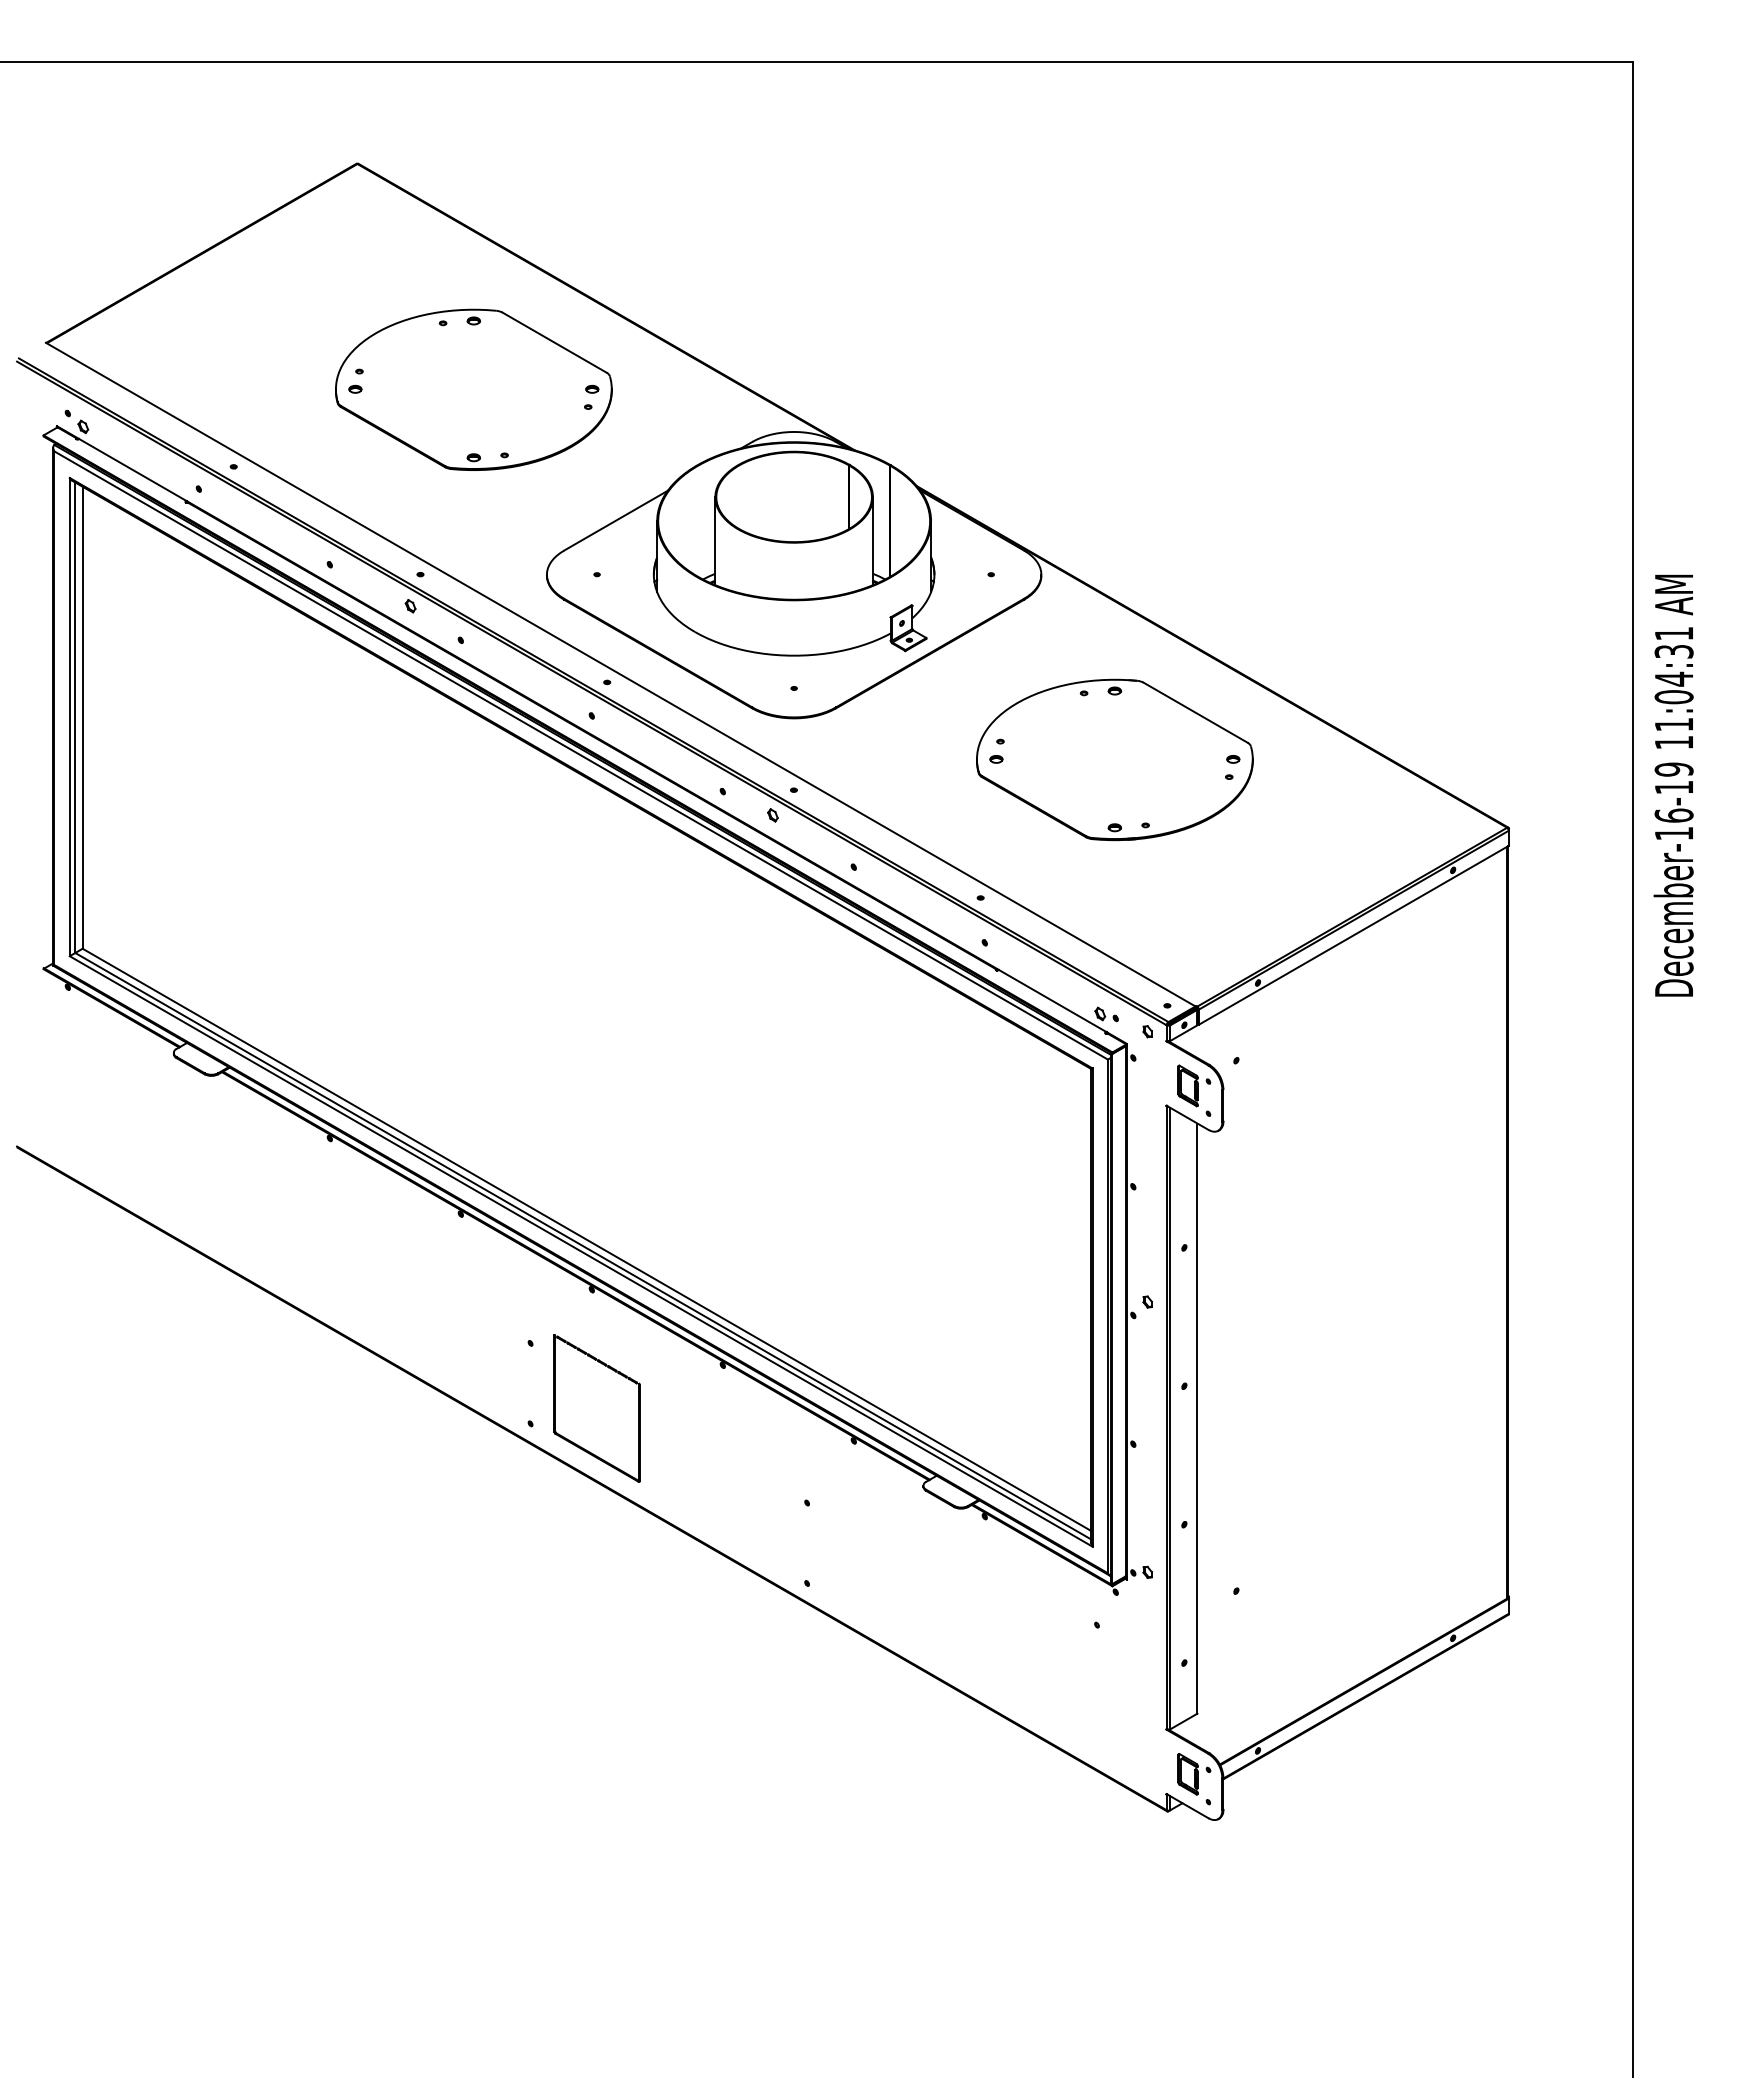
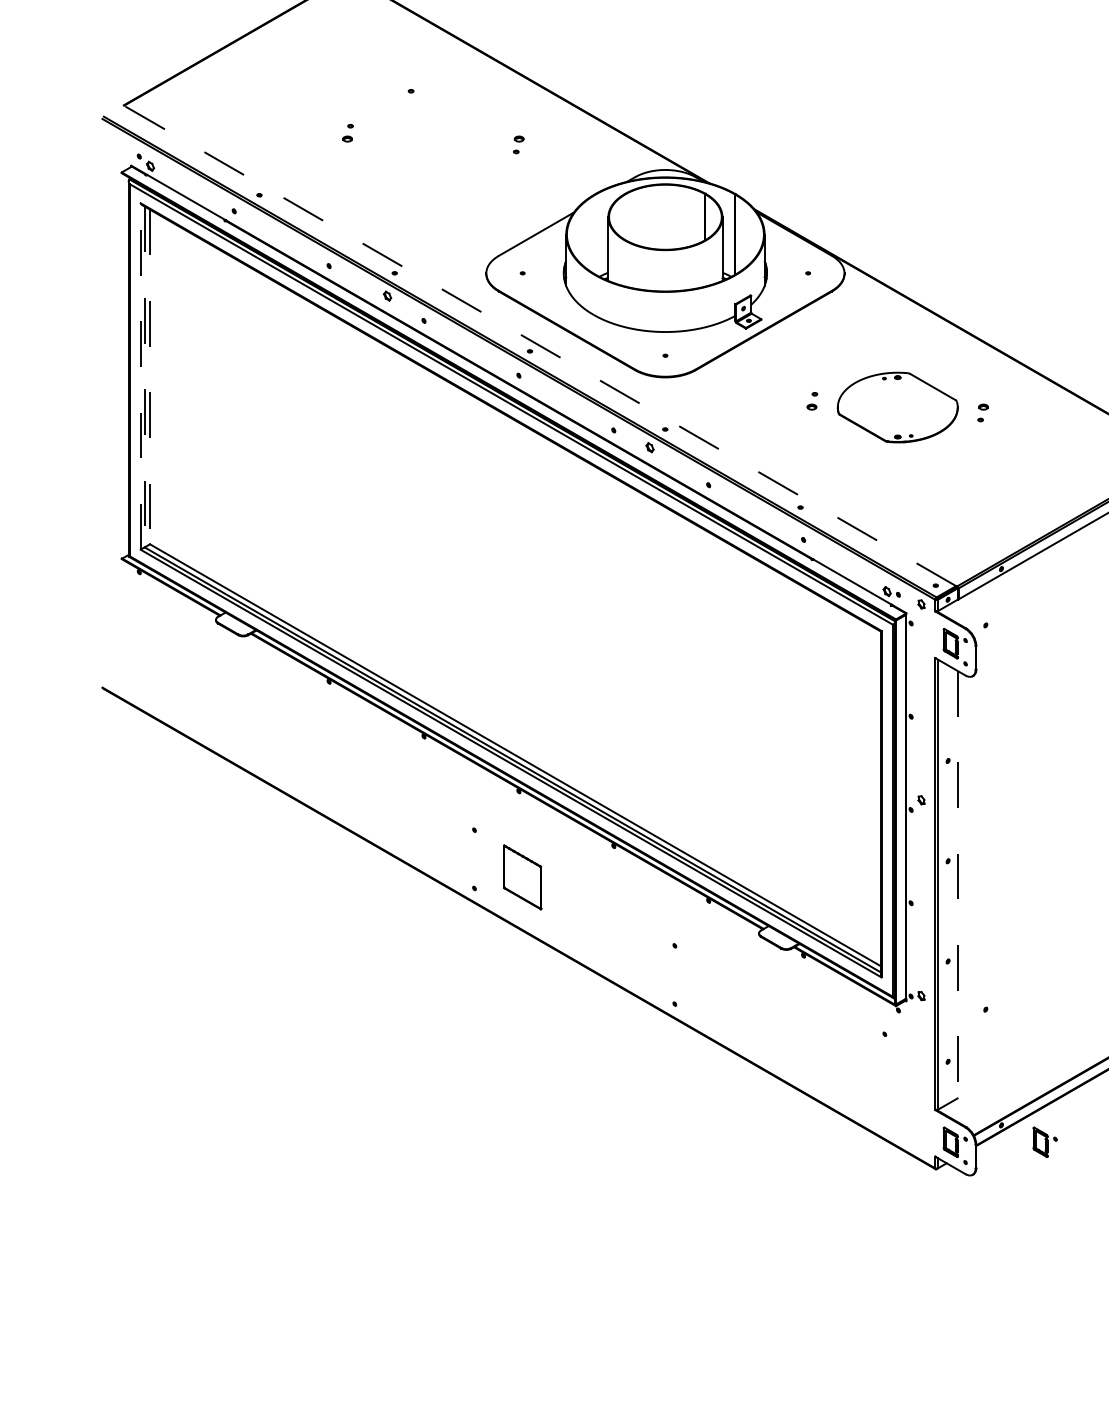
part: (473, 389) -> (433, 139), removed
line: (620, 674) -> (539, 345), solid -> dashed
line: (69, 716) -> (140, 376), solid -> dashed
line: (82, 717) -> (149, 376), solid -> dashed
line: (75, 718) -> (144, 377), solid -> dashed
part: (1114, 759) -> (897, 407), size x0.6
part: (596, 1408) -> (522, 877), size x0.6
line: (1197, 1419) -> (957, 885), solid -> dashed
part: (1318, 1774) -> (1045, 1142), added

